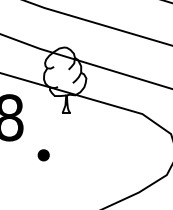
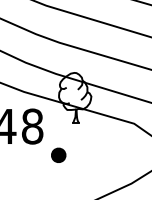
part: (43, 154) -> (58, 154), size x1.67

